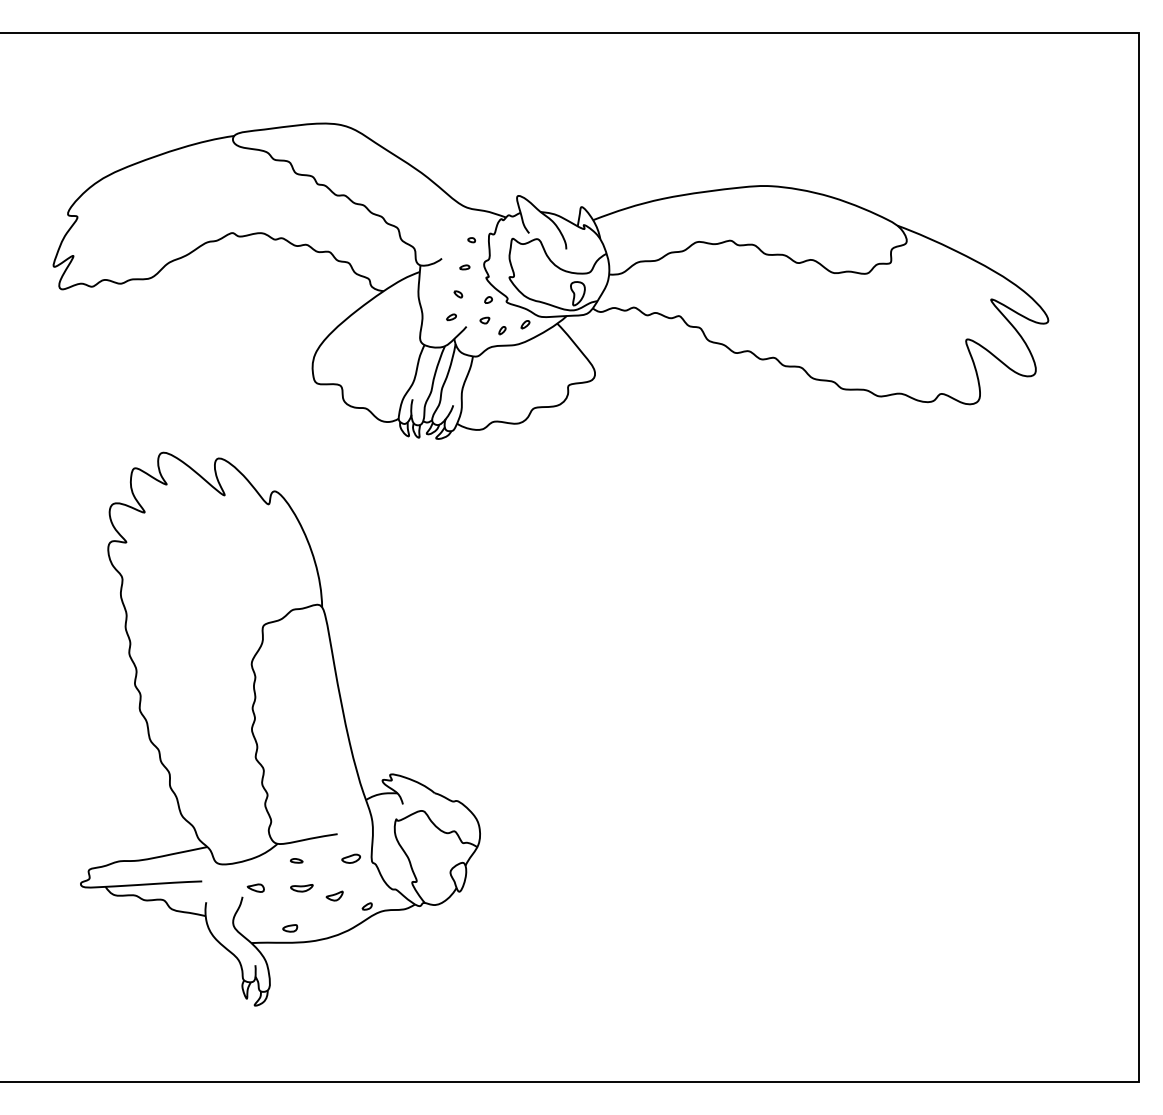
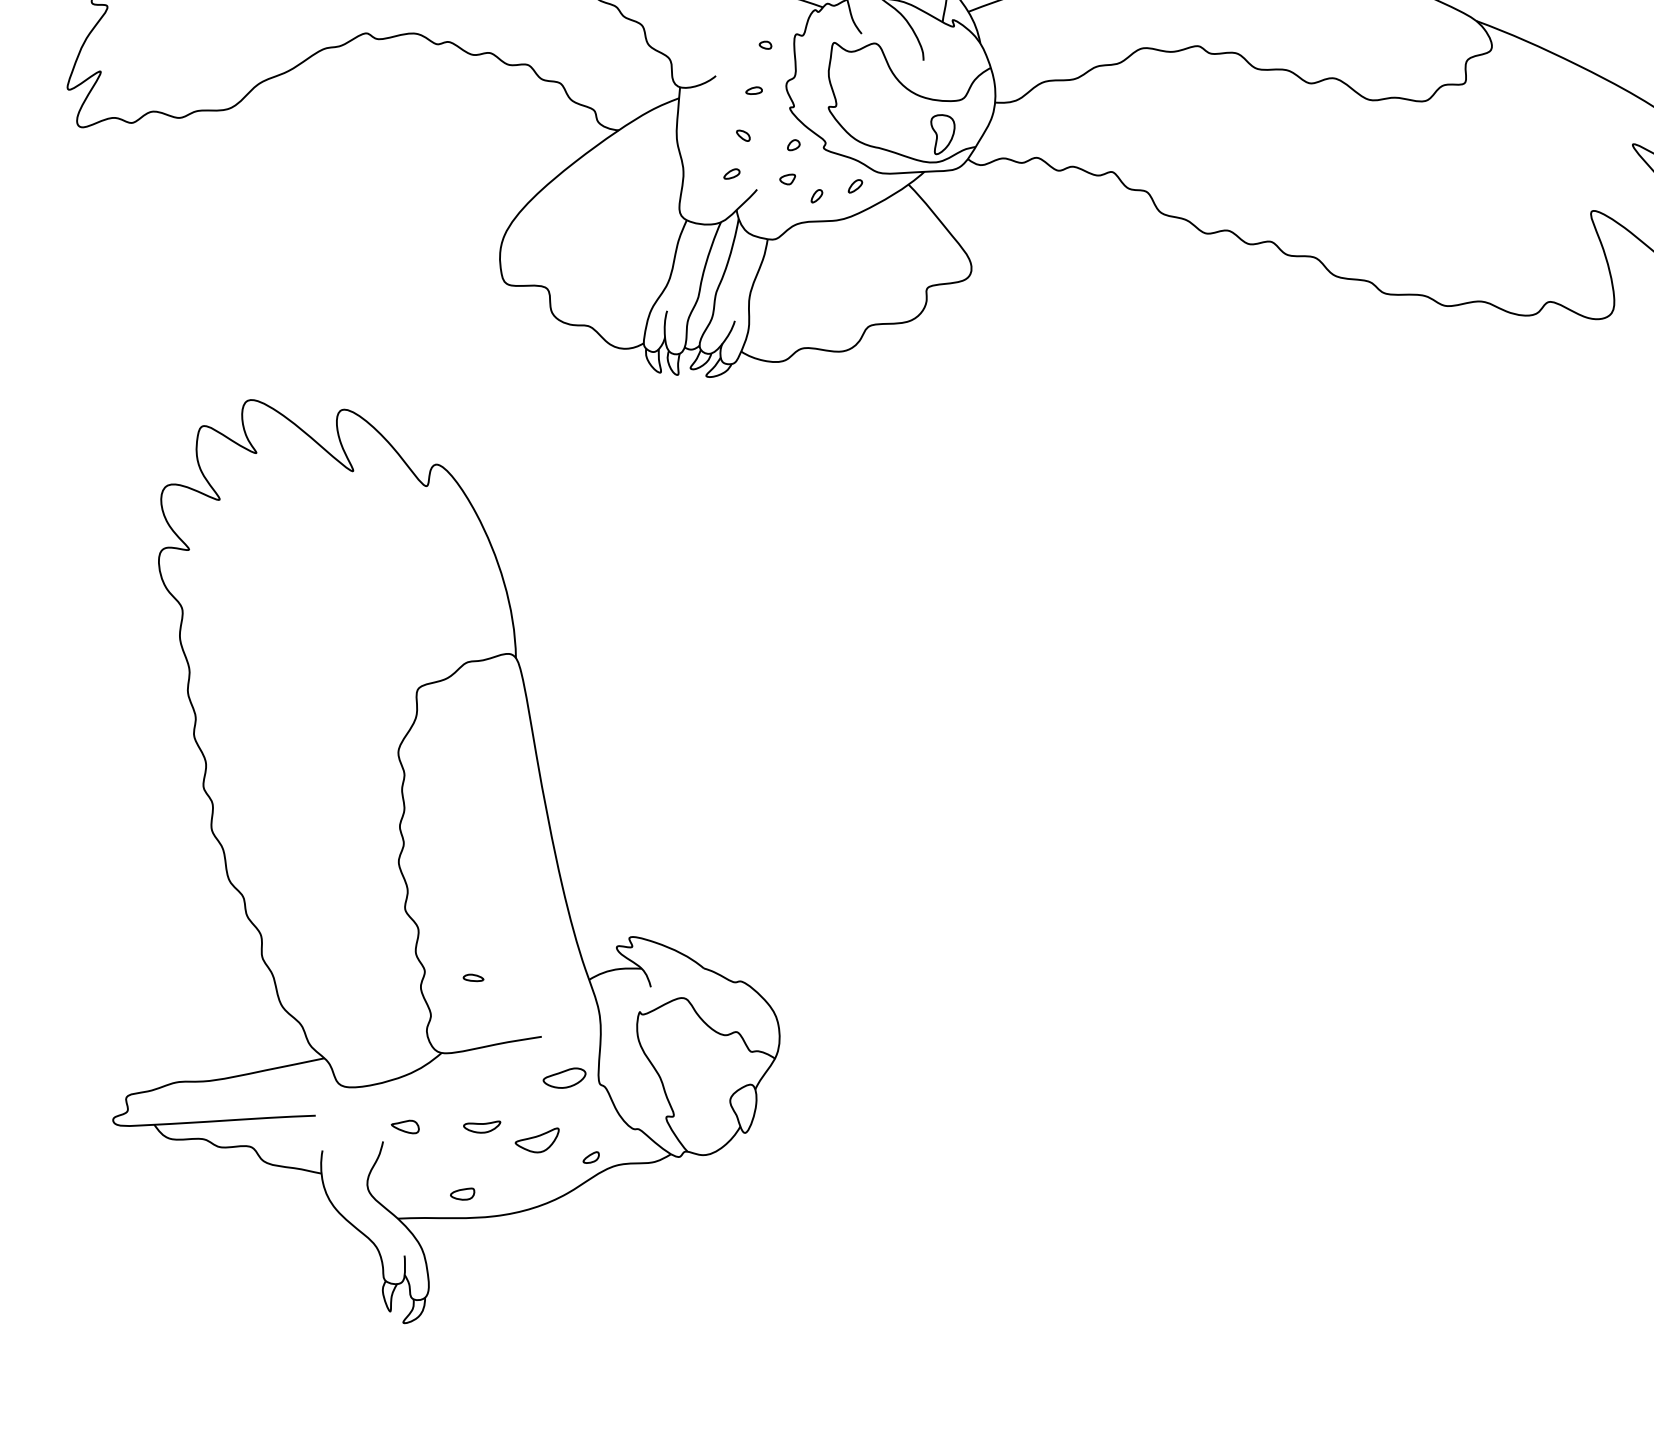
part: (350, 858) -> (563, 1077), size x1.4
part: (296, 860) -> (473, 977), moved
part: (334, 895) -> (536, 1139), size x1.6

